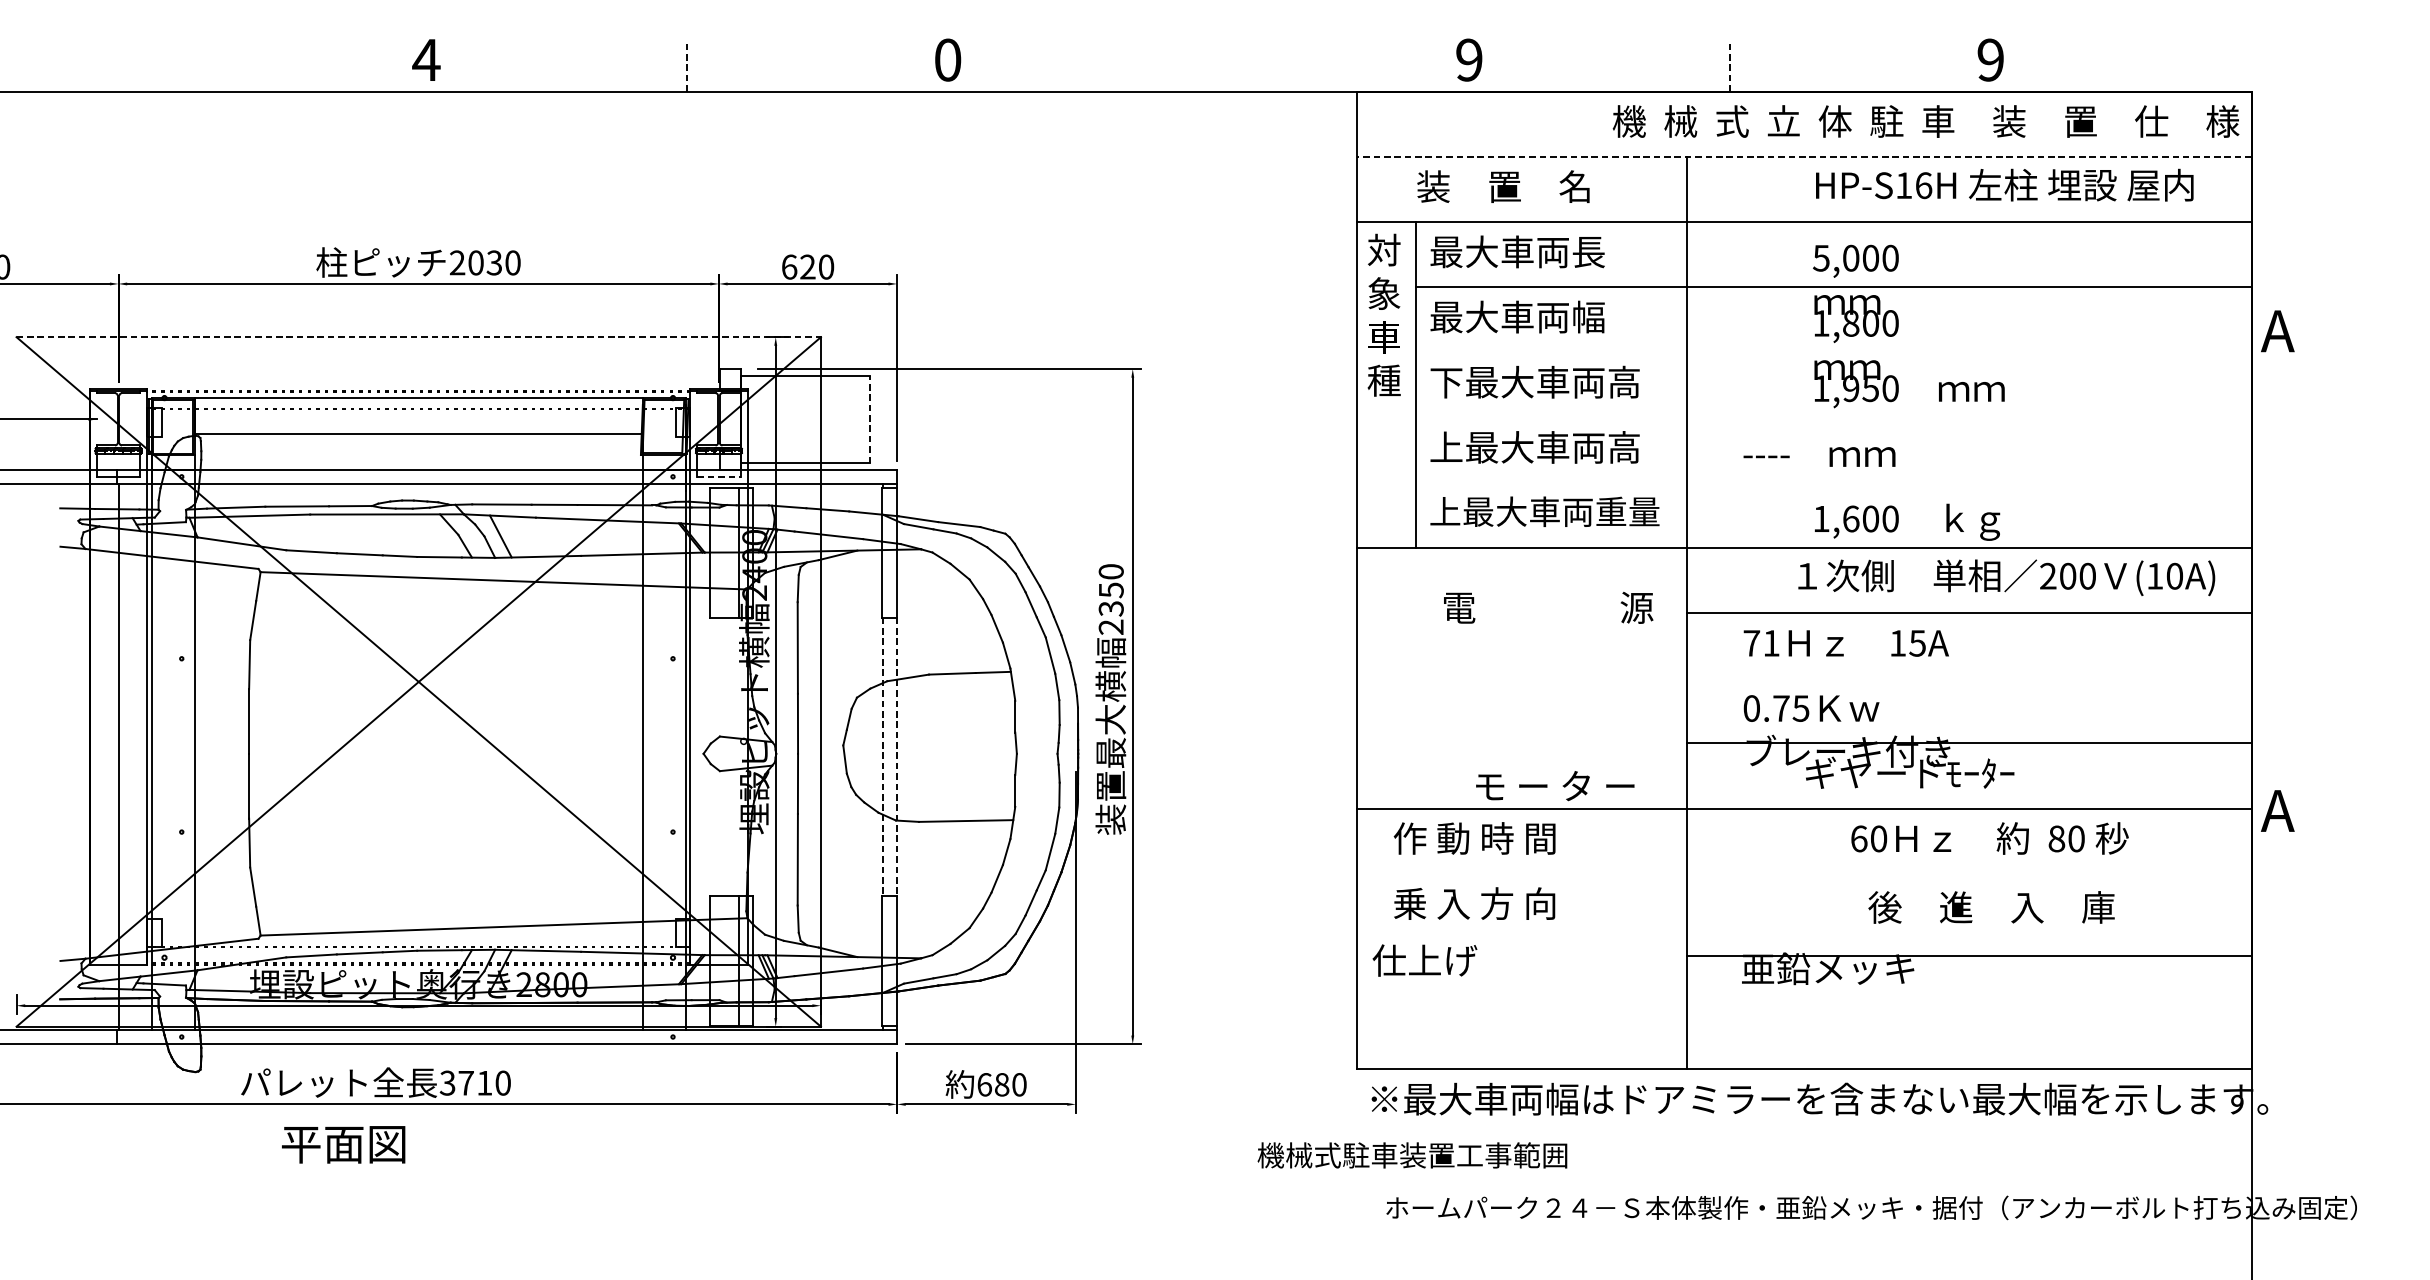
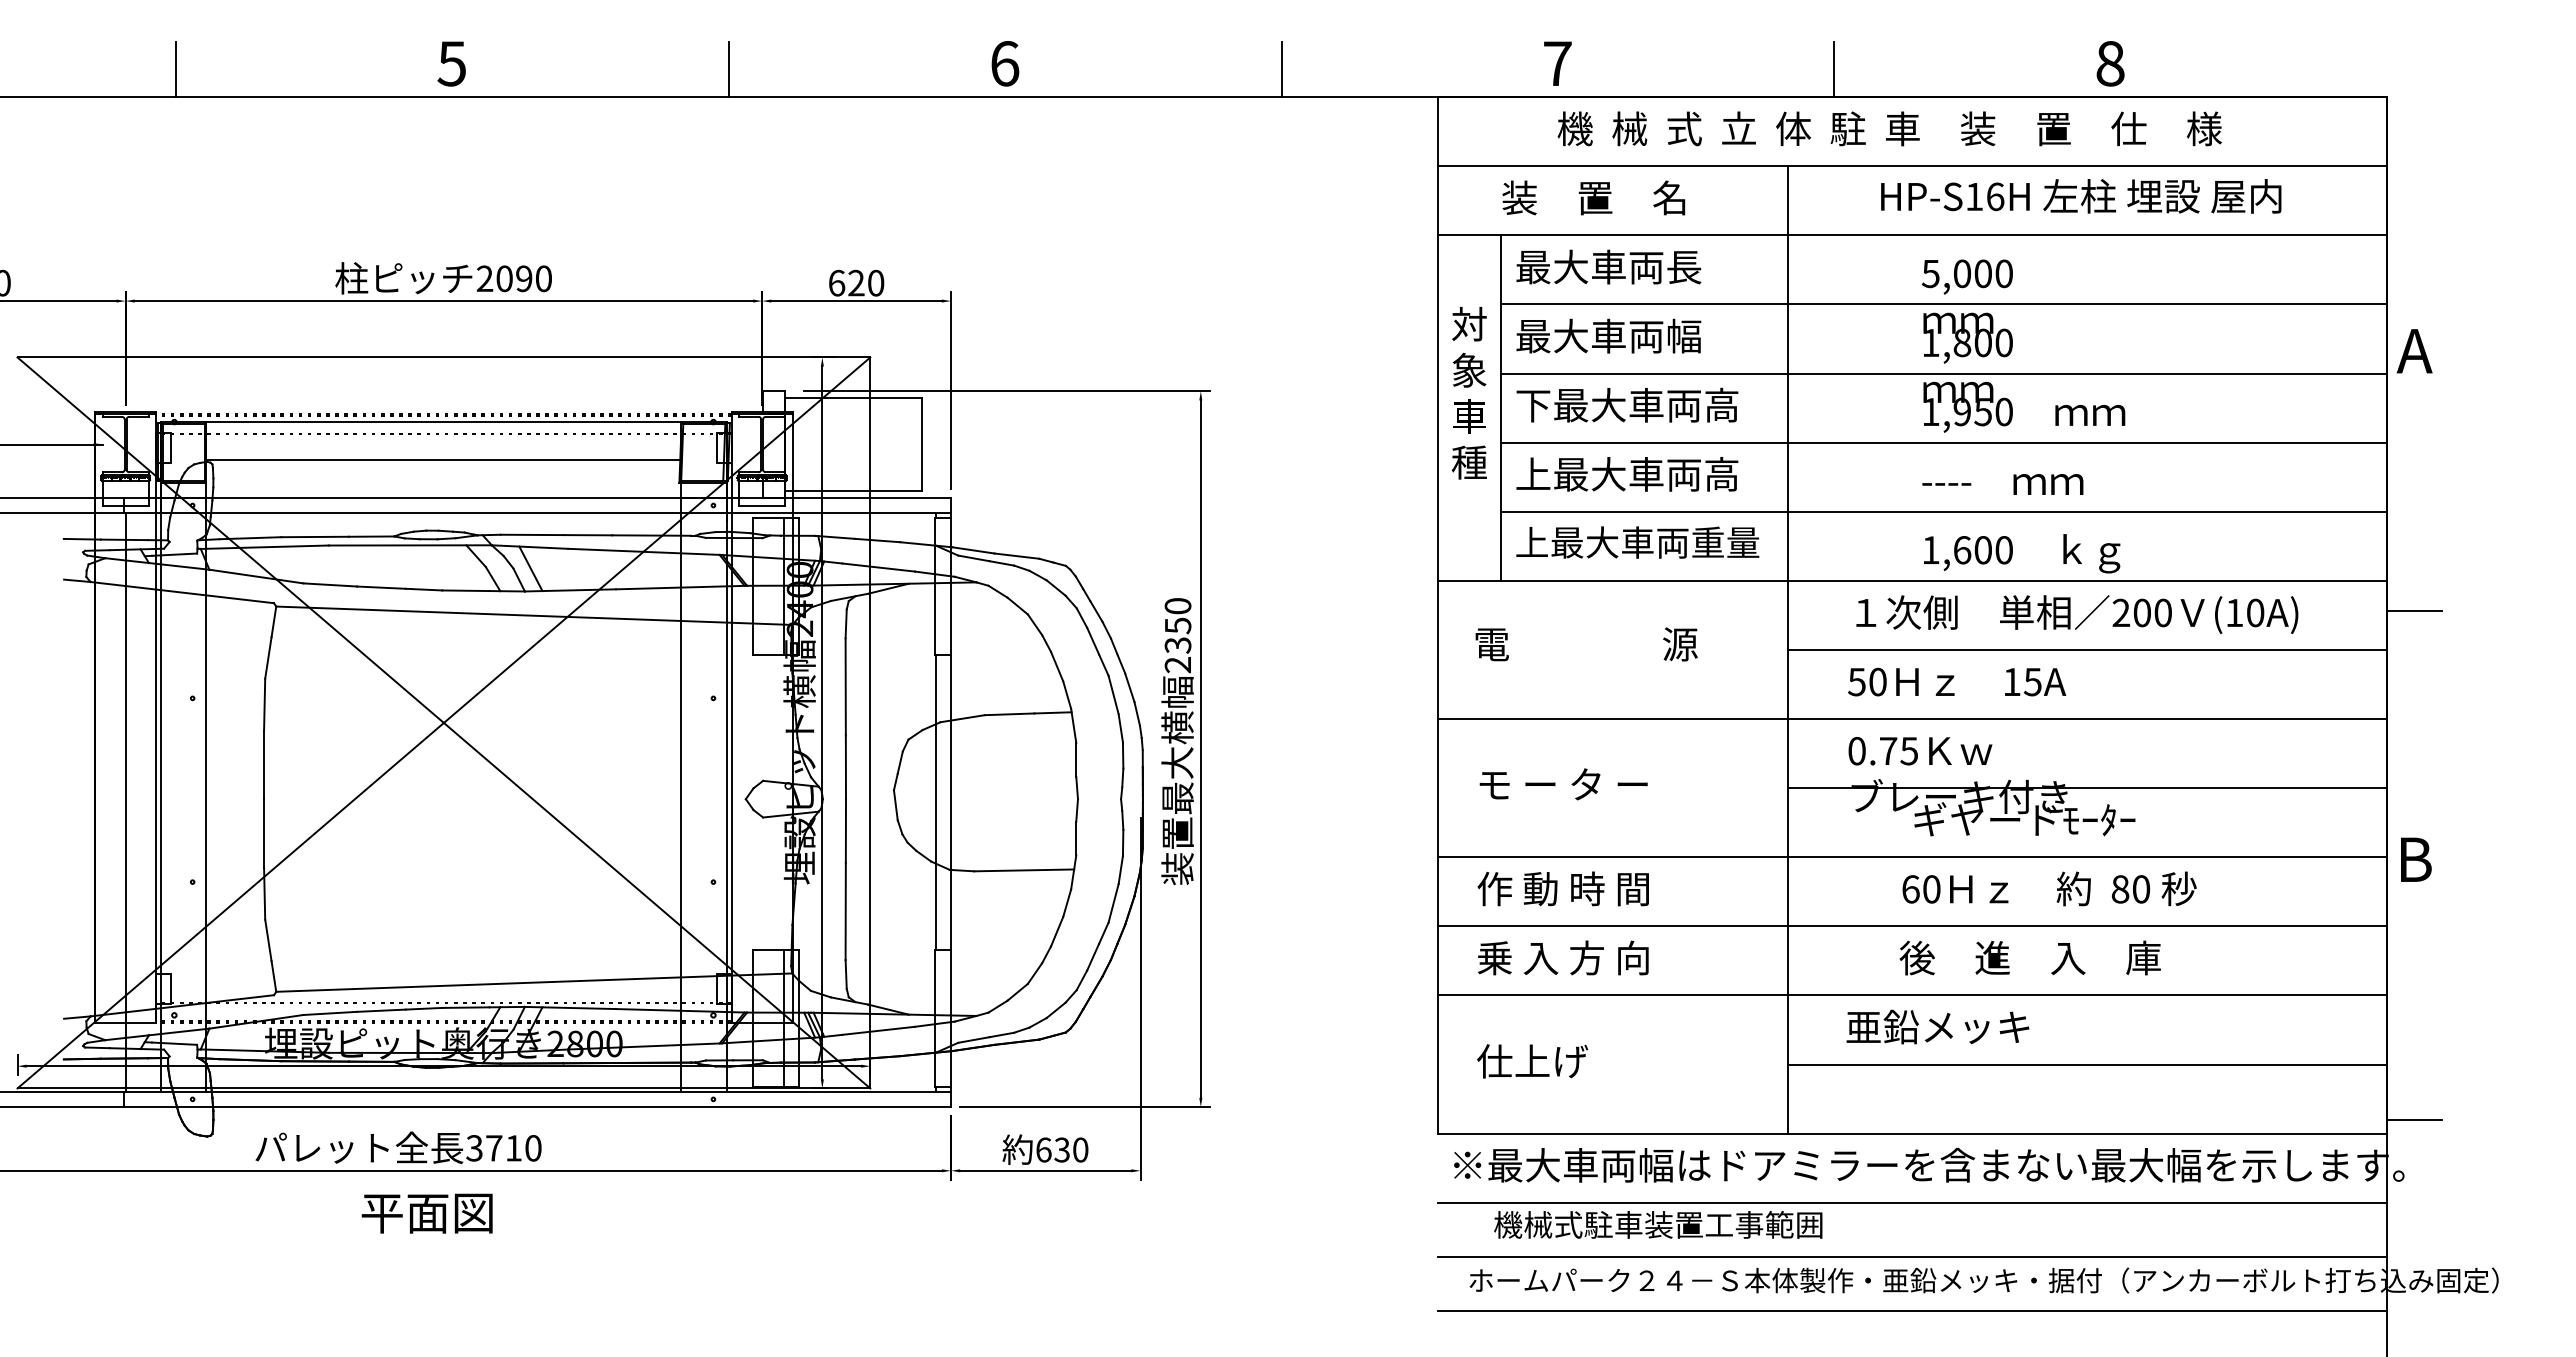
text: (425, 59) -> (451, 63), 4 -> 5
text: (948, 59) -> (1005, 63), 0 -> 6
text: (1469, 59) -> (1557, 63), 9 -> 7
text: (1990, 59) -> (2110, 63), 9 -> 8
line: (165, 65) -> (175, 69), added
line: (687, 65) -> (728, 69), dashed -> solid
line: (1208, 65) -> (1281, 69), added
line: (1730, 65) -> (1834, 69), dashed -> solid
text: (1925, 121) -> (1889, 128), moved
line: (1804, 157) -> (1912, 166), dashed -> solid
text: (2005, 185) -> (2081, 196), moved
text: (493, 262) -> (523, 278), 2030 -> 2090
text: (1383, 314) -> (1468, 392), moved
line: (419, 337) -> (444, 357), dashed -> solid
line: (1833, 352) -> (1943, 373), added
line: (1833, 417) -> (1943, 442), added
line: (870, 419) -> (922, 444), dashed -> solid
text: (1819, 456) -> (2002, 484), moved
line: (719, 476) -> (762, 505), dashed -> solid
line: (1833, 482) -> (1943, 511), added
line: (2277, 576) -> (2414, 611), added
text: (2006, 577) -> (2077, 614), moved
text: (1548, 607) -> (1586, 644), moved
text: (1761, 642) -> (1867, 681), 71 -> 50
line: (1804, 678) -> (1912, 719), added
line: (882, 756) -> (935, 802), dashed -> solid
line: (897, 756) -> (951, 802), dashed -> solid
text: (1555, 786) -> (1563, 784), moved
text: (2277, 810) -> (2414, 859), A -> B
text: (1989, 838) -> (2049, 888), moved
line: (1804, 873) -> (1912, 926), added
text: (1990, 906) -> (2029, 957), moved
line: (1804, 939) -> (1912, 995), added
line: (1969, 956) -> (2087, 1064), moved
text: (1424, 960) -> (1532, 1061), moved
line: (2277, 1055) -> (2414, 1119), added
text: (1001, 1084) -> (1061, 1149), 680 -> 630
line: (1804, 1134) -> (1912, 1202), added
text: (342, 1144) -> (426, 1213), moved
text: (1412, 1155) -> (1658, 1224), moved
line: (1804, 1186) -> (1912, 1257), added
line: (1804, 1236) -> (1912, 1310), added

